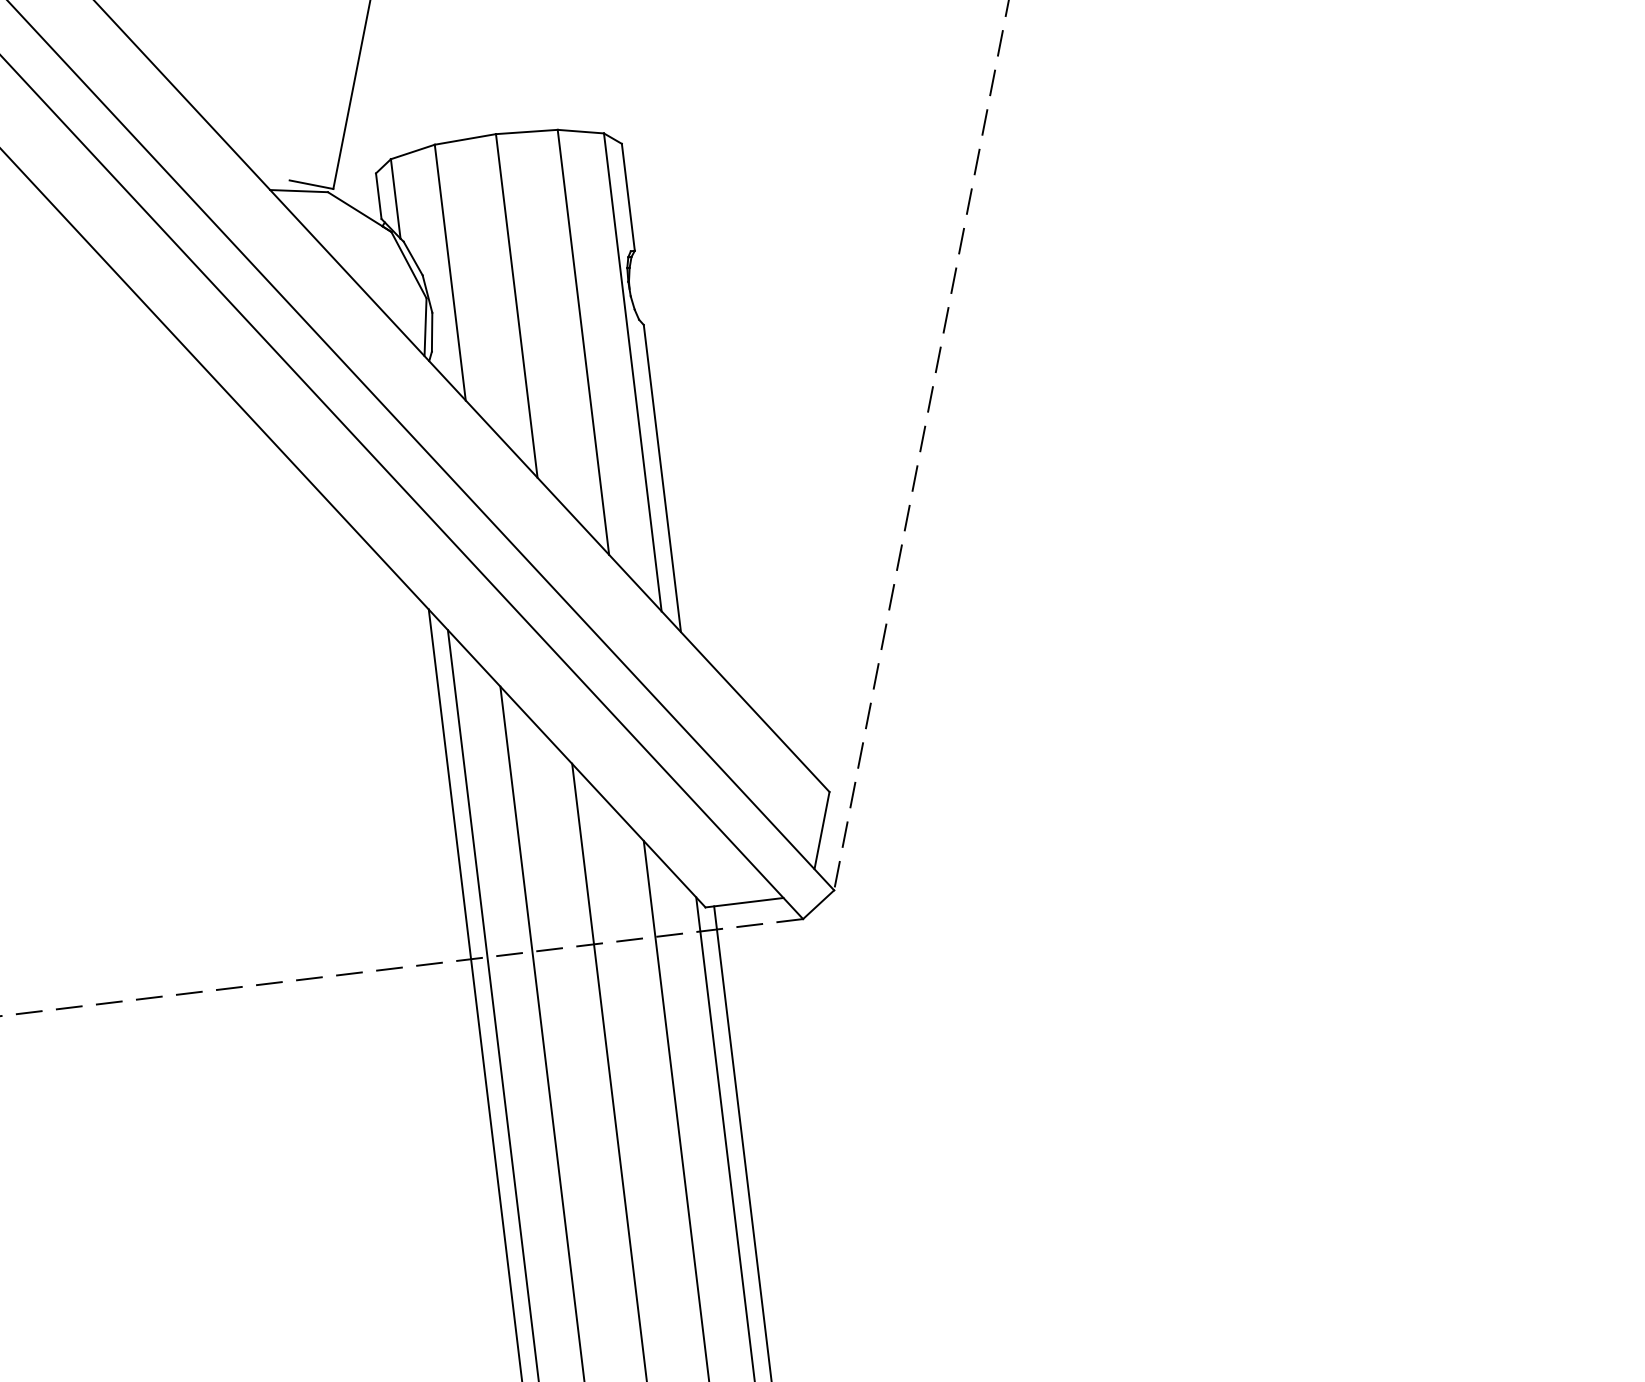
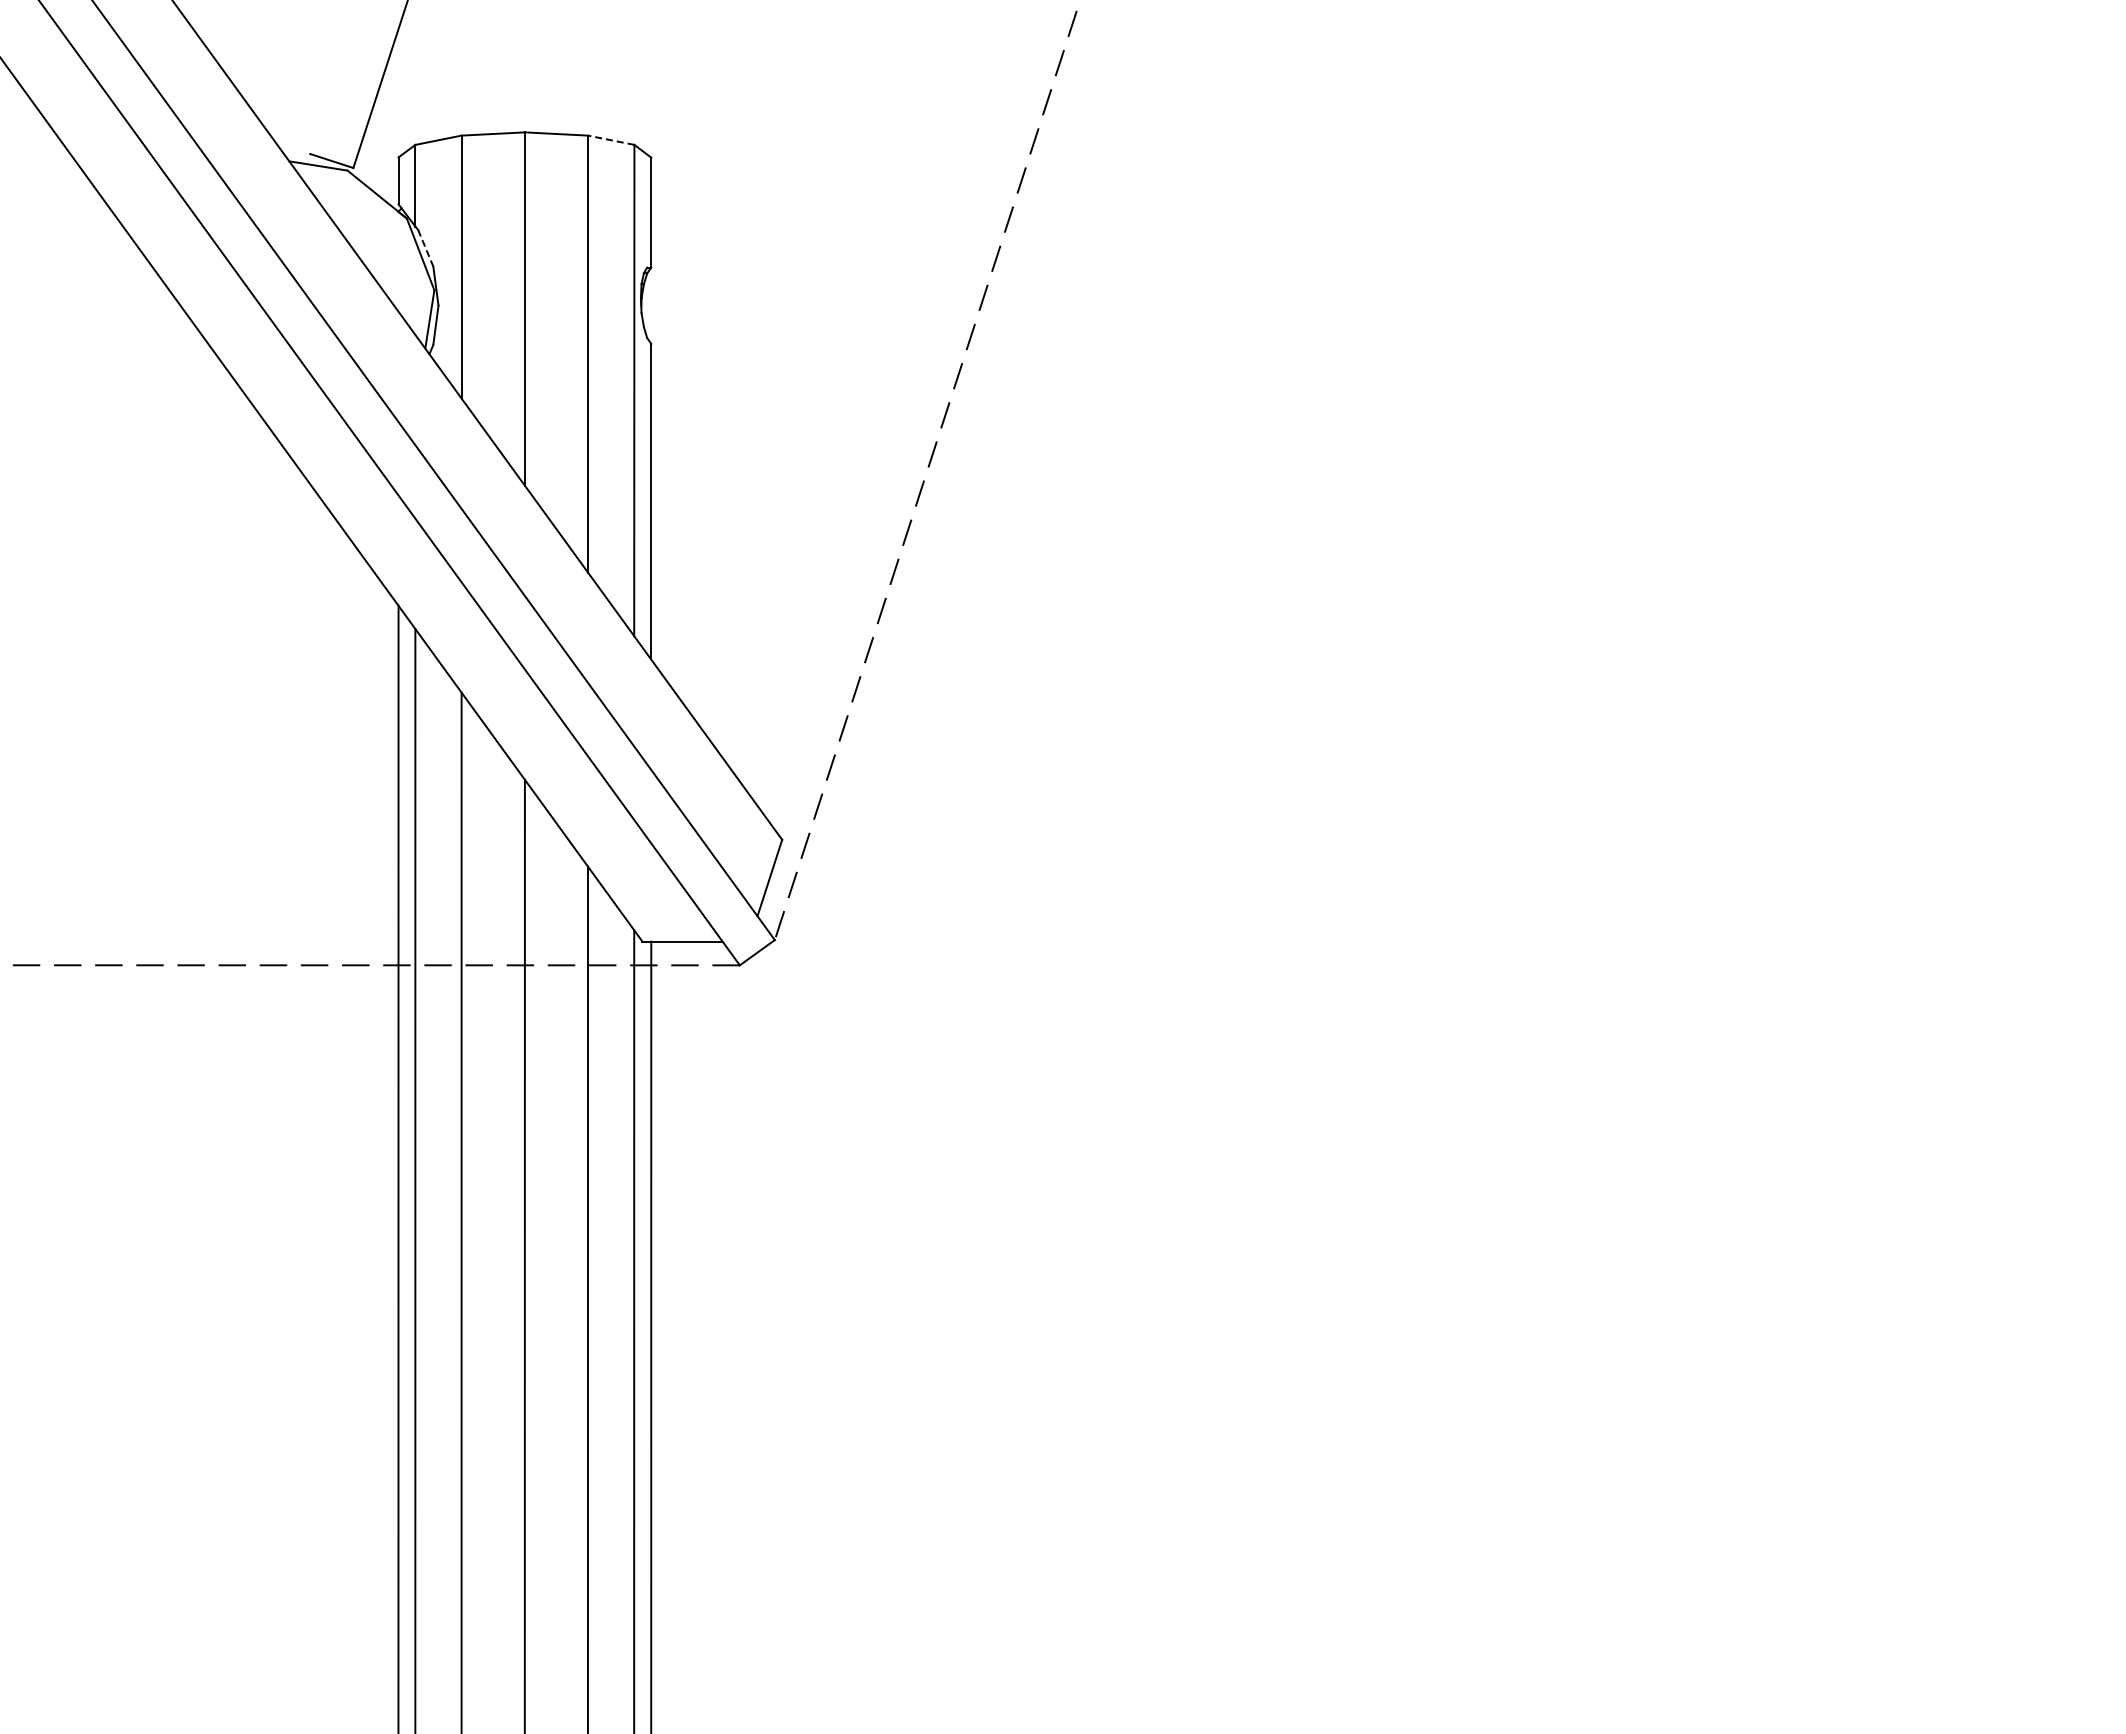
line: (581, 131) -> (611, 140), solid -> dashed
line: (412, 258) -> (425, 248), solid -> dashed

